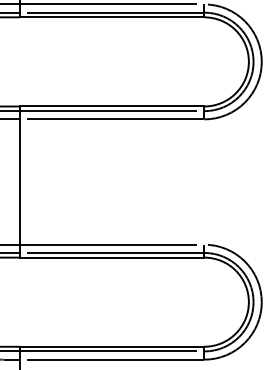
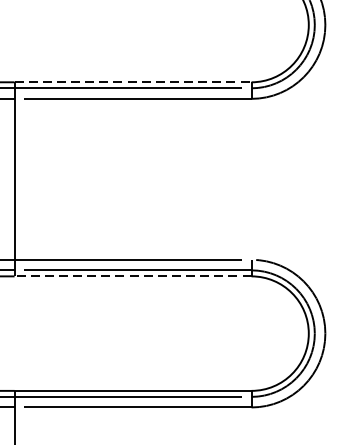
line: (112, 106) -> (133, 82), solid -> dashed
line: (111, 257) -> (132, 276), solid -> dashed

